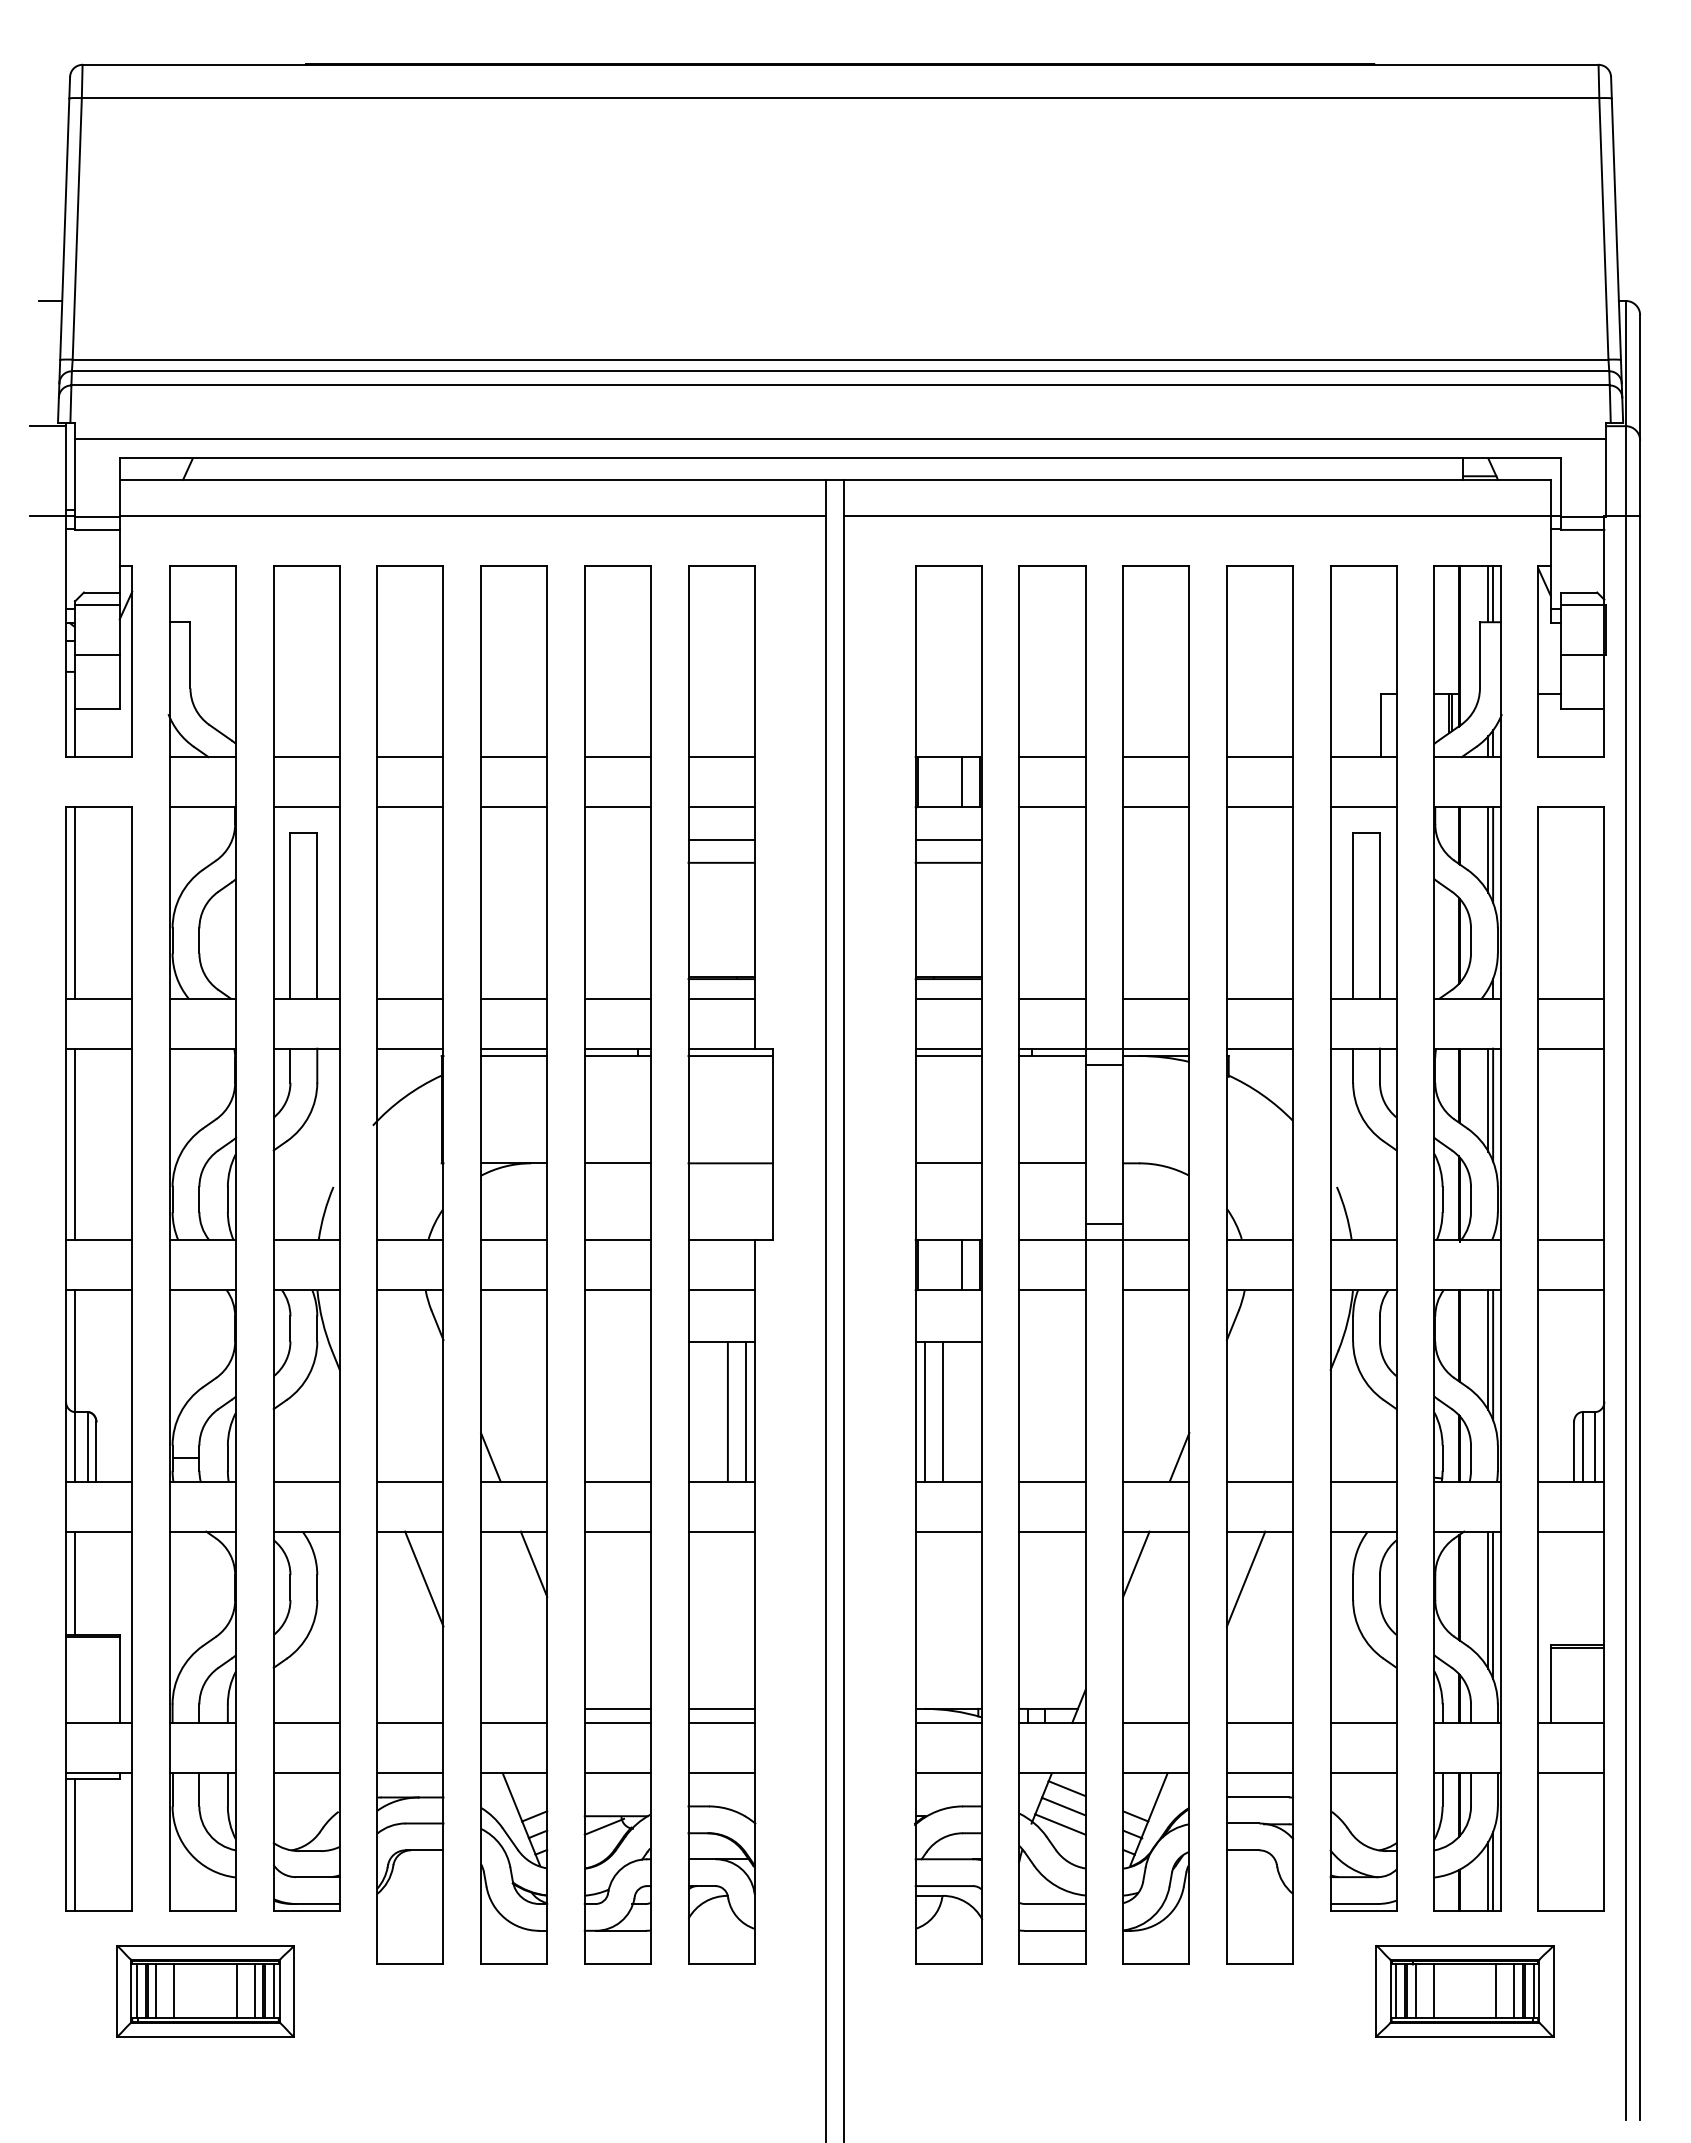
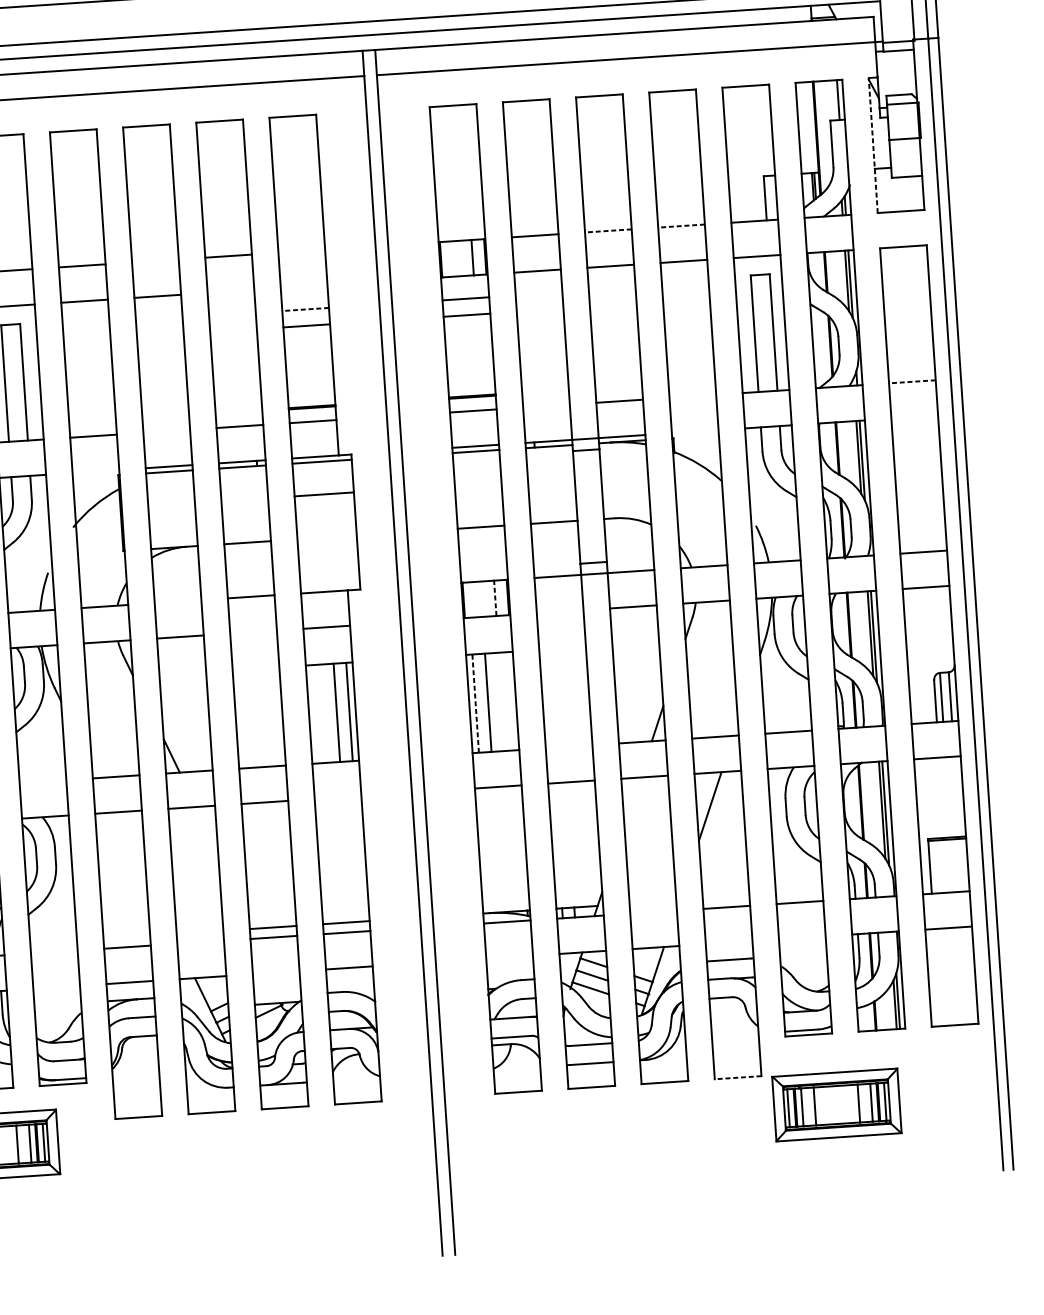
line: (1488, 593) -> (835, 99), removed
line: (1538, 661) -> (873, 145), solid -> dashed
line: (514, 757) -> (155, 261), removed
line: (721, 757) -> (301, 251), removed
line: (1155, 757) -> (607, 231), solid -> dashed
line: (1259, 757) -> (681, 226), solid -> dashed
line: (617, 807) -> (230, 291), removed
line: (721, 807) -> (304, 286), removed
line: (721, 839) -> (305, 309), solid -> dashed
line: (514, 998) -> (167, 431), removed
line: (1052, 998) -> (546, 406), removed
line: (1259, 998) -> (692, 396), removed
line: (1570, 998) -> (911, 381), solid -> dashed
line: (410, 1048) -> (95, 471), removed
line: (1259, 1048) -> (694, 431), removed
line: (1571, 1048) -> (914, 417), removed
line: (730, 1163) -> (324, 494), moved
line: (514, 1240) -> (178, 601), removed
line: (962, 1264) -> (495, 597), solid -> dashed
line: (617, 1290) -> (253, 632), removed
line: (1052, 1290) -> (560, 612), removed
line: (924, 1411) -> (475, 703), solid -> dashed
line: (306, 1481) -> (42, 781), removed
line: (1052, 1481) -> (569, 746), removed
line: (721, 1531) -> (337, 797), removed
line: (533, 1563) -> (206, 828), removed
line: (1136, 1563) -> (632, 800), removed
line: (424, 1578) -> (130, 844), removed
line: (306, 1723) -> (54, 952), removed
line: (514, 1723) -> (200, 942), removed
line: (1156, 1723) -> (653, 912), removed
line: (306, 1773) -> (56, 987), removed
line: (617, 1773) -> (275, 973), removed
line: (948, 1773) -> (509, 957), removed
line: (1259, 1773) -> (728, 943), removed
line: (1363, 1773) -> (802, 938), removed
line: (1259, 1964) -> (737, 1077), solid -> dashed
part: (1464, 1991) -> (836, 1105), moved

